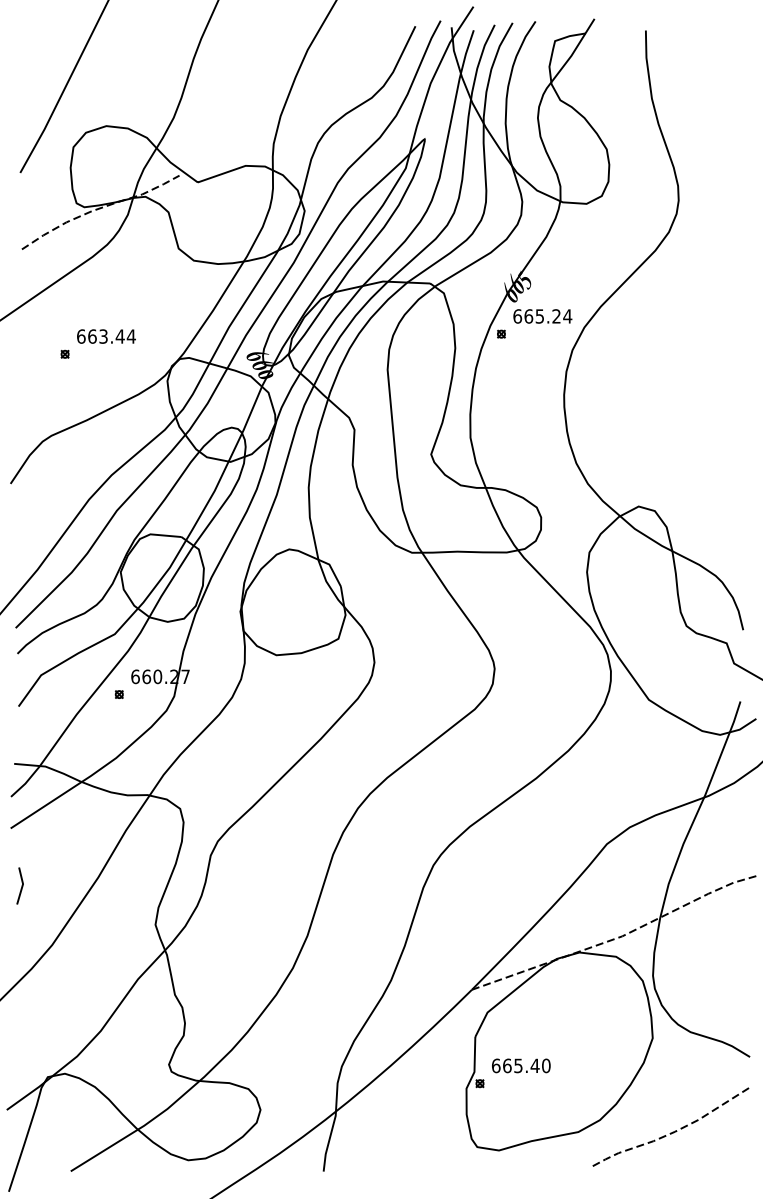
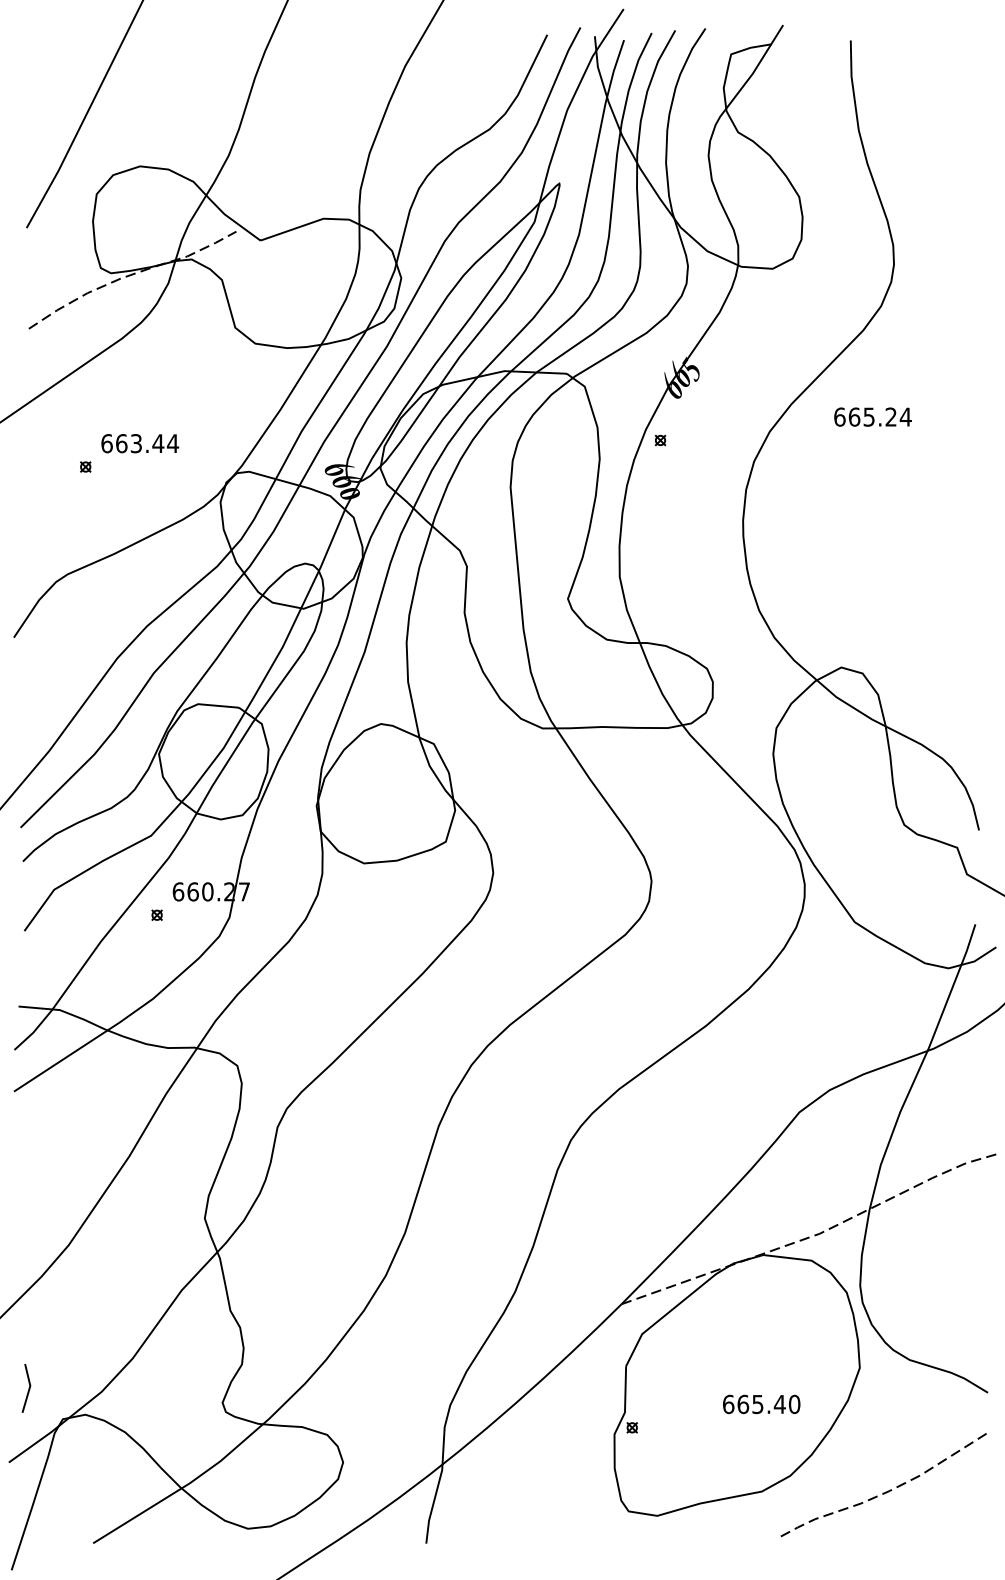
text: (542, 315) -> (872, 416), moved
line: (21, 886) -> (28, 1388), moved
text: (521, 1065) -> (761, 1404), moved

